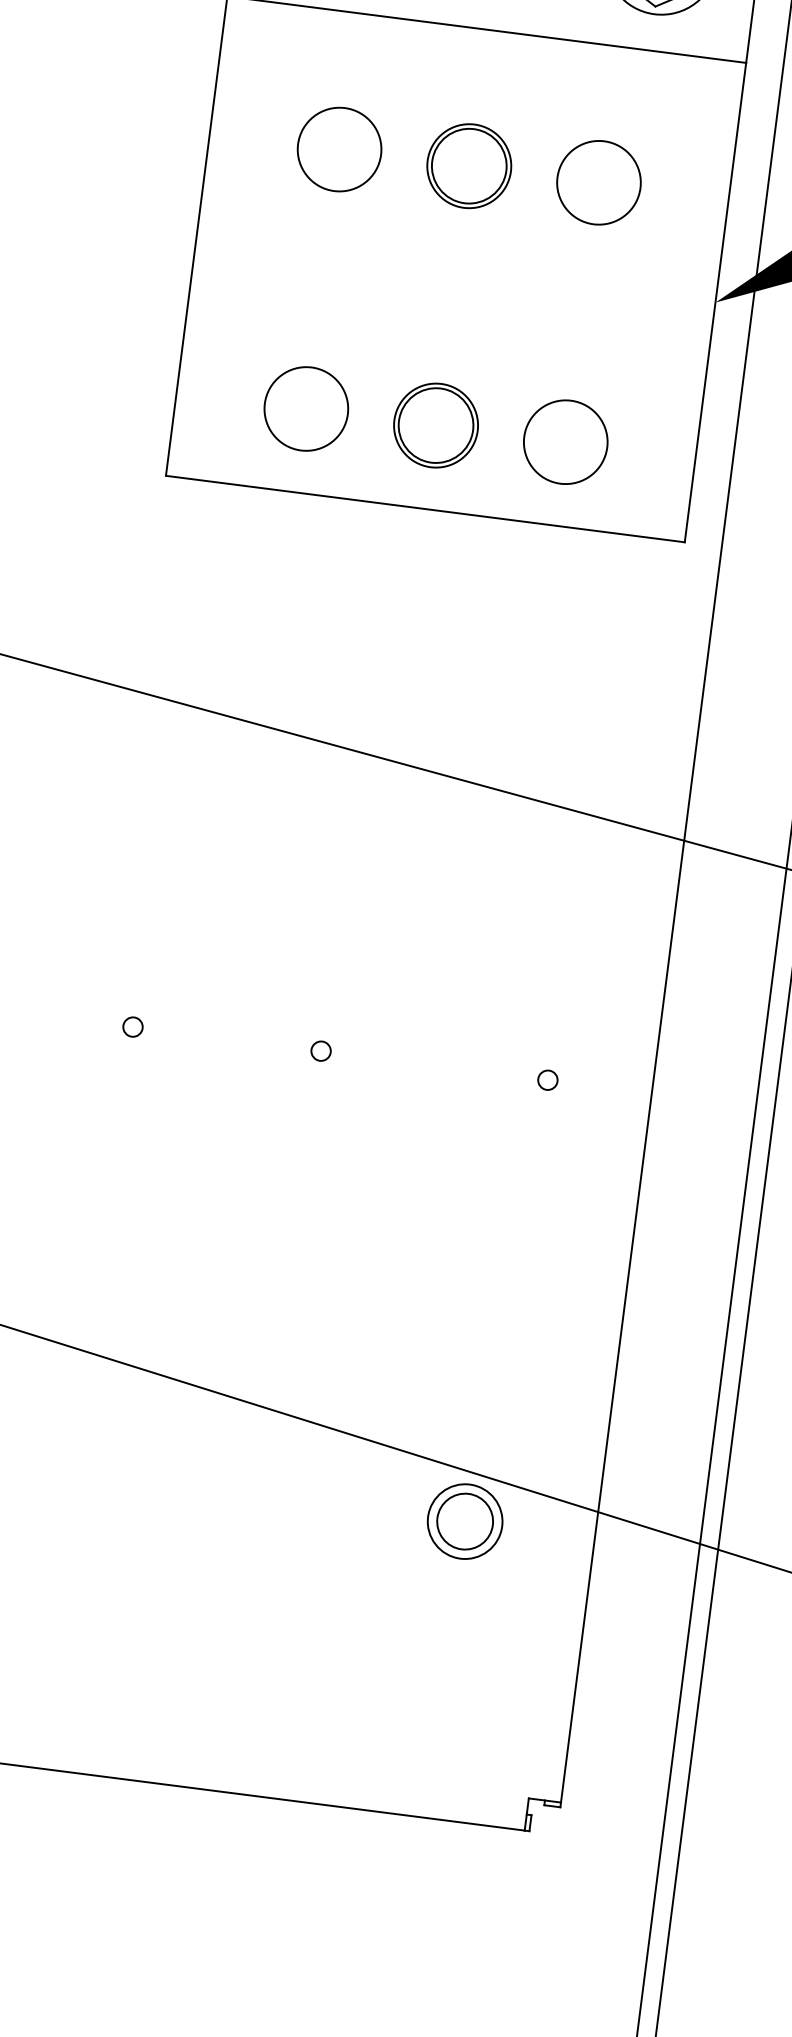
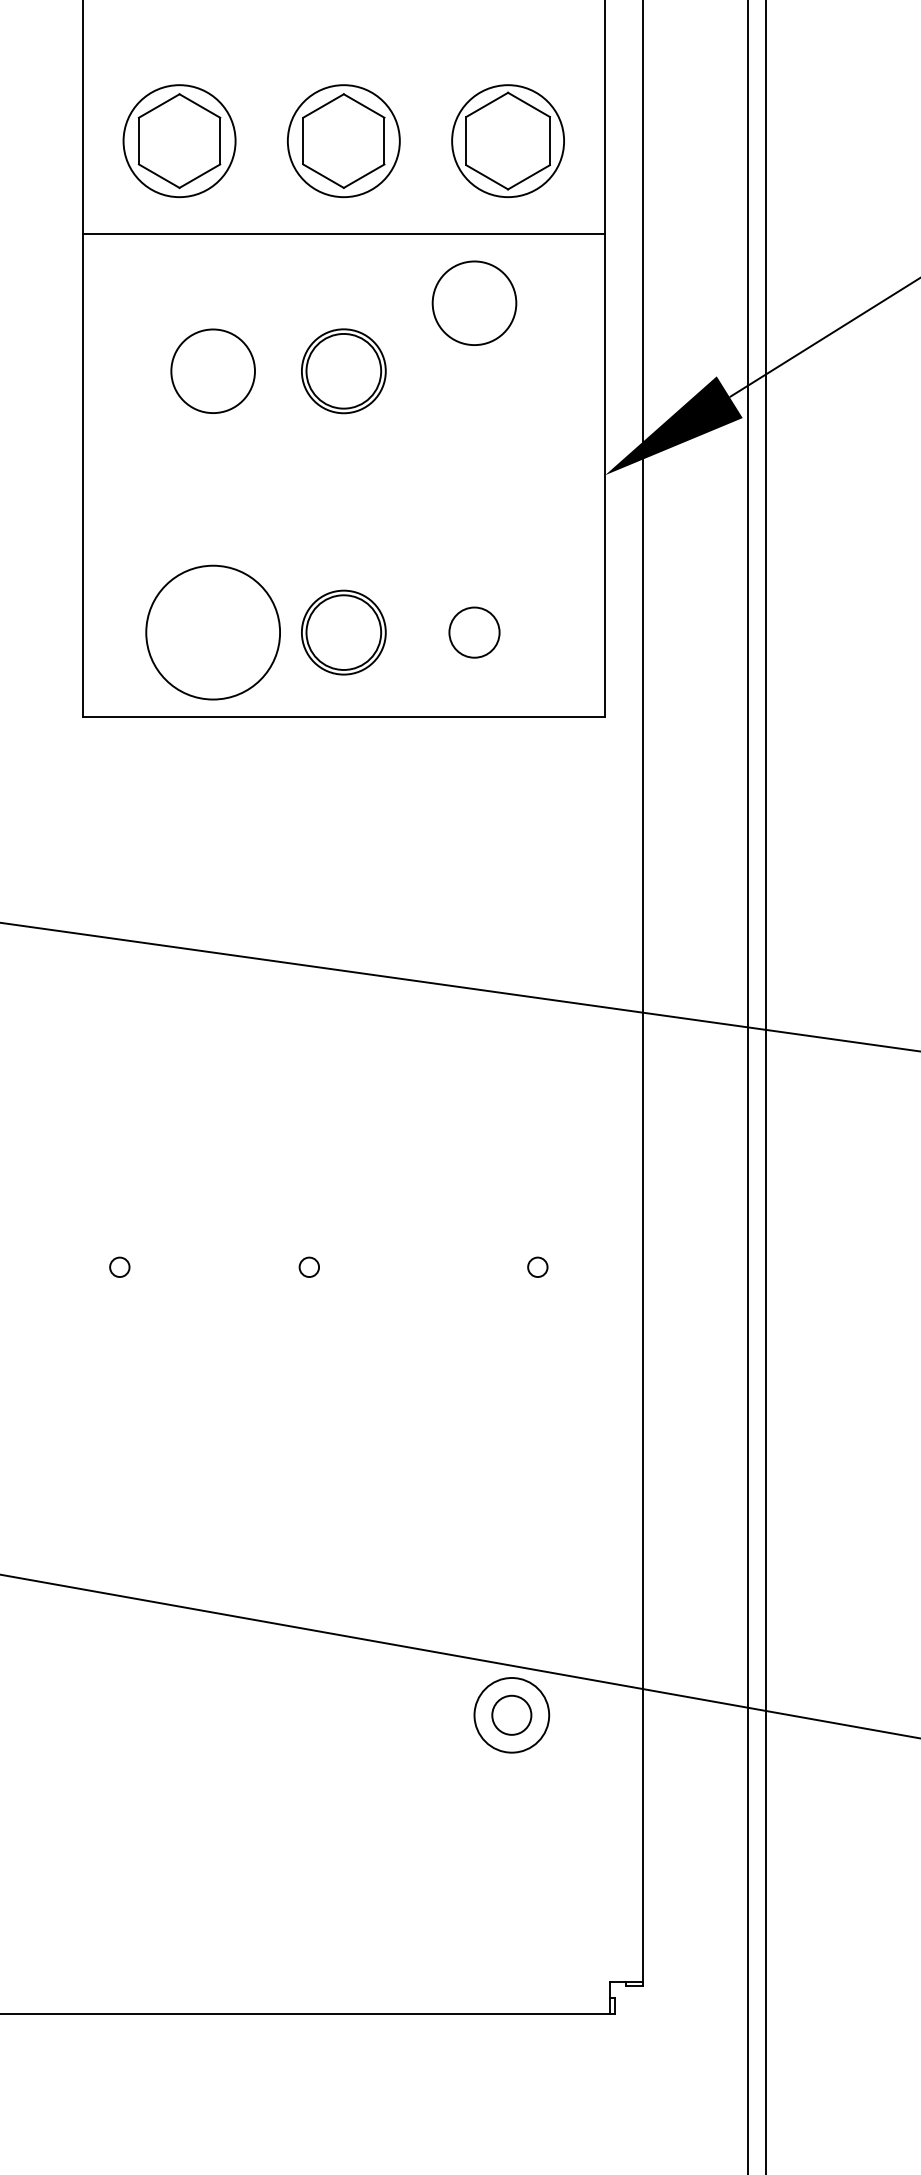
circle: (599, 182) -> (474, 302), moved
circle: (305, 408) -> (212, 632), size x1.6
circle: (565, 442) -> (474, 632), size x0.6
circle: (464, 1521) -> (511, 1715), size x0.7

